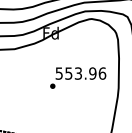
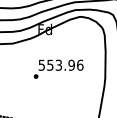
text: (78, 77) -> (58, 68), moved

